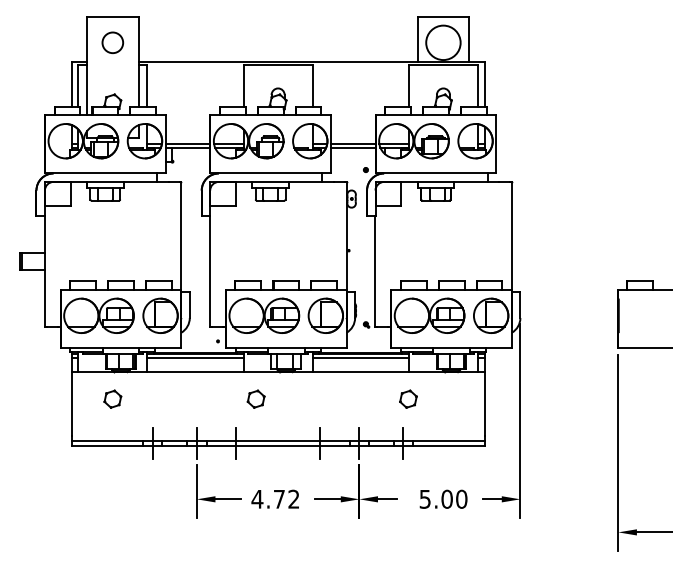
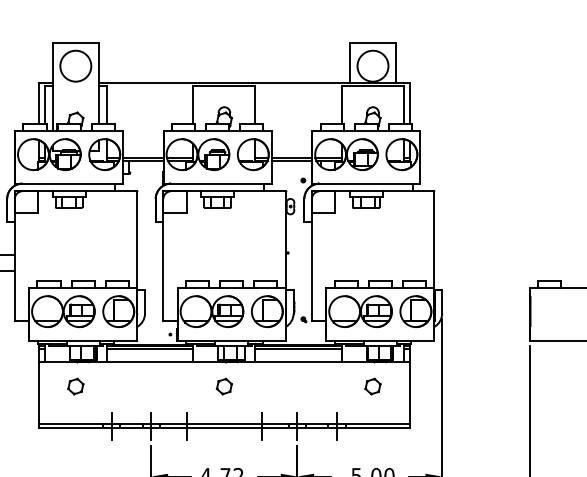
circle: (112, 42) -> (75, 65), size x1.67
part: (255, 398) -> (223, 385), moved
part: (408, 398) -> (373, 385), moved

